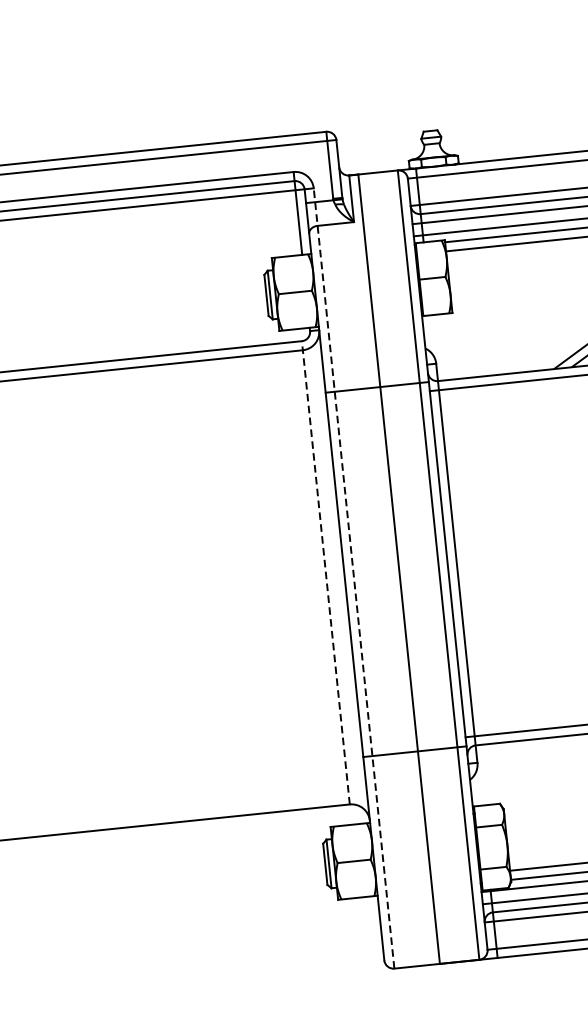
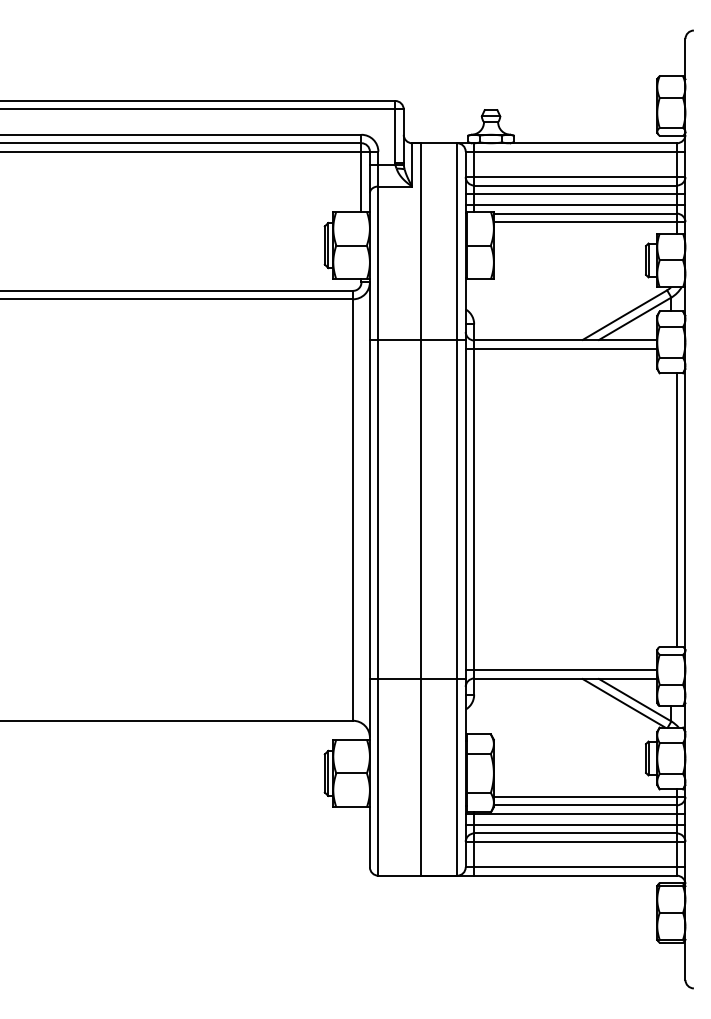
line: (326, 572) -> (353, 505), dashed -> solid
line: (354, 578) -> (378, 513), dashed -> solid

